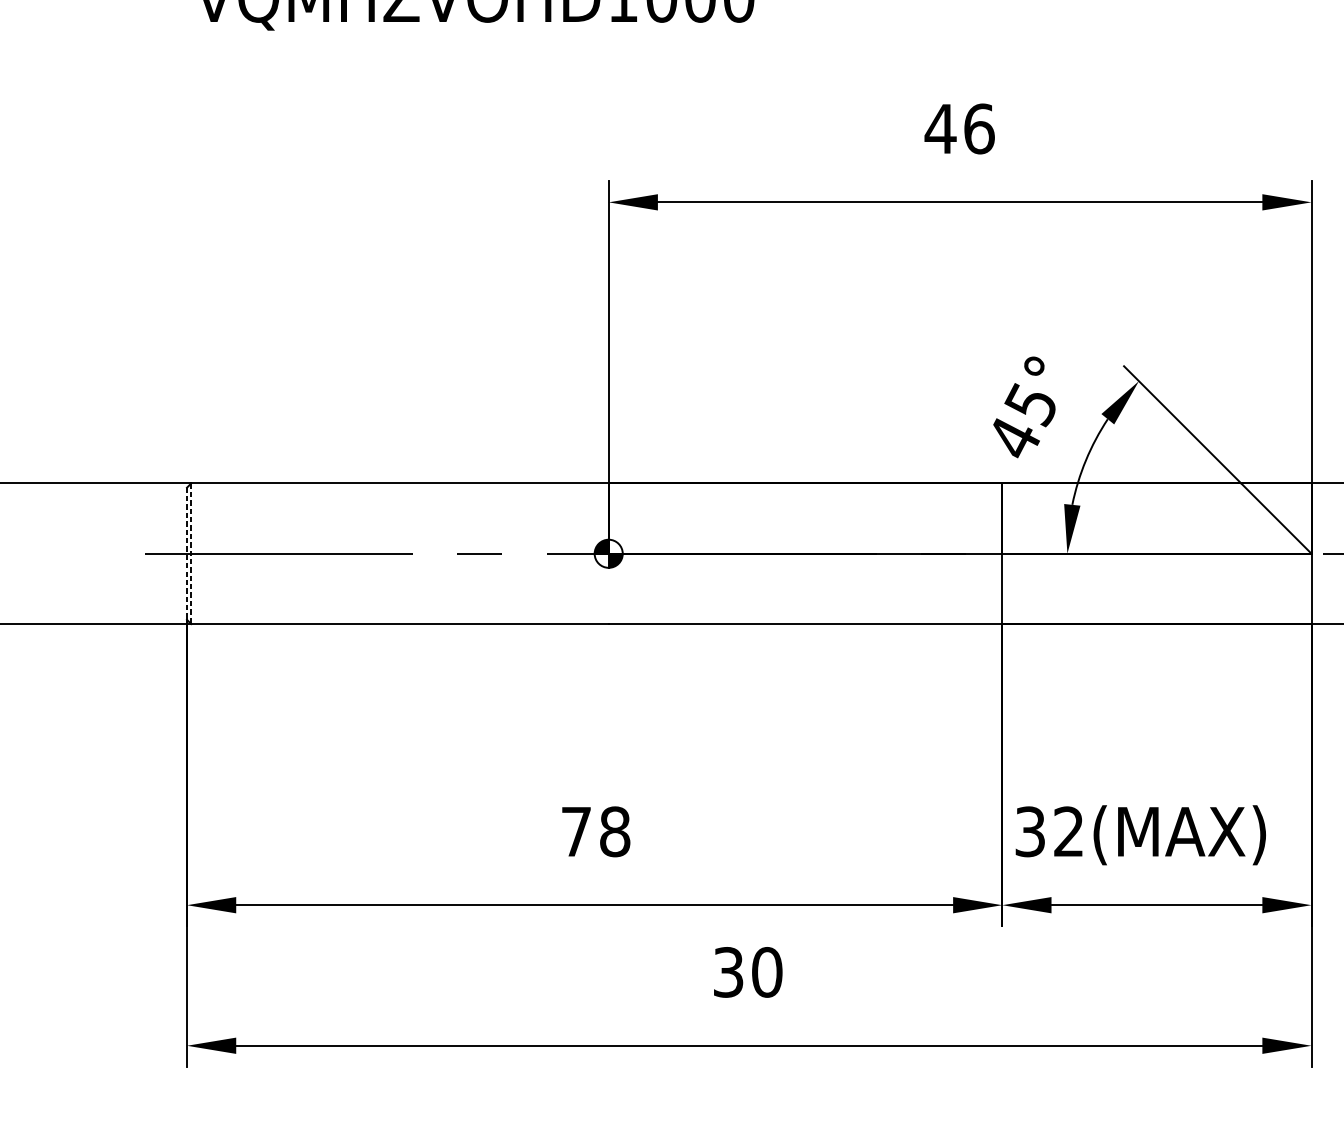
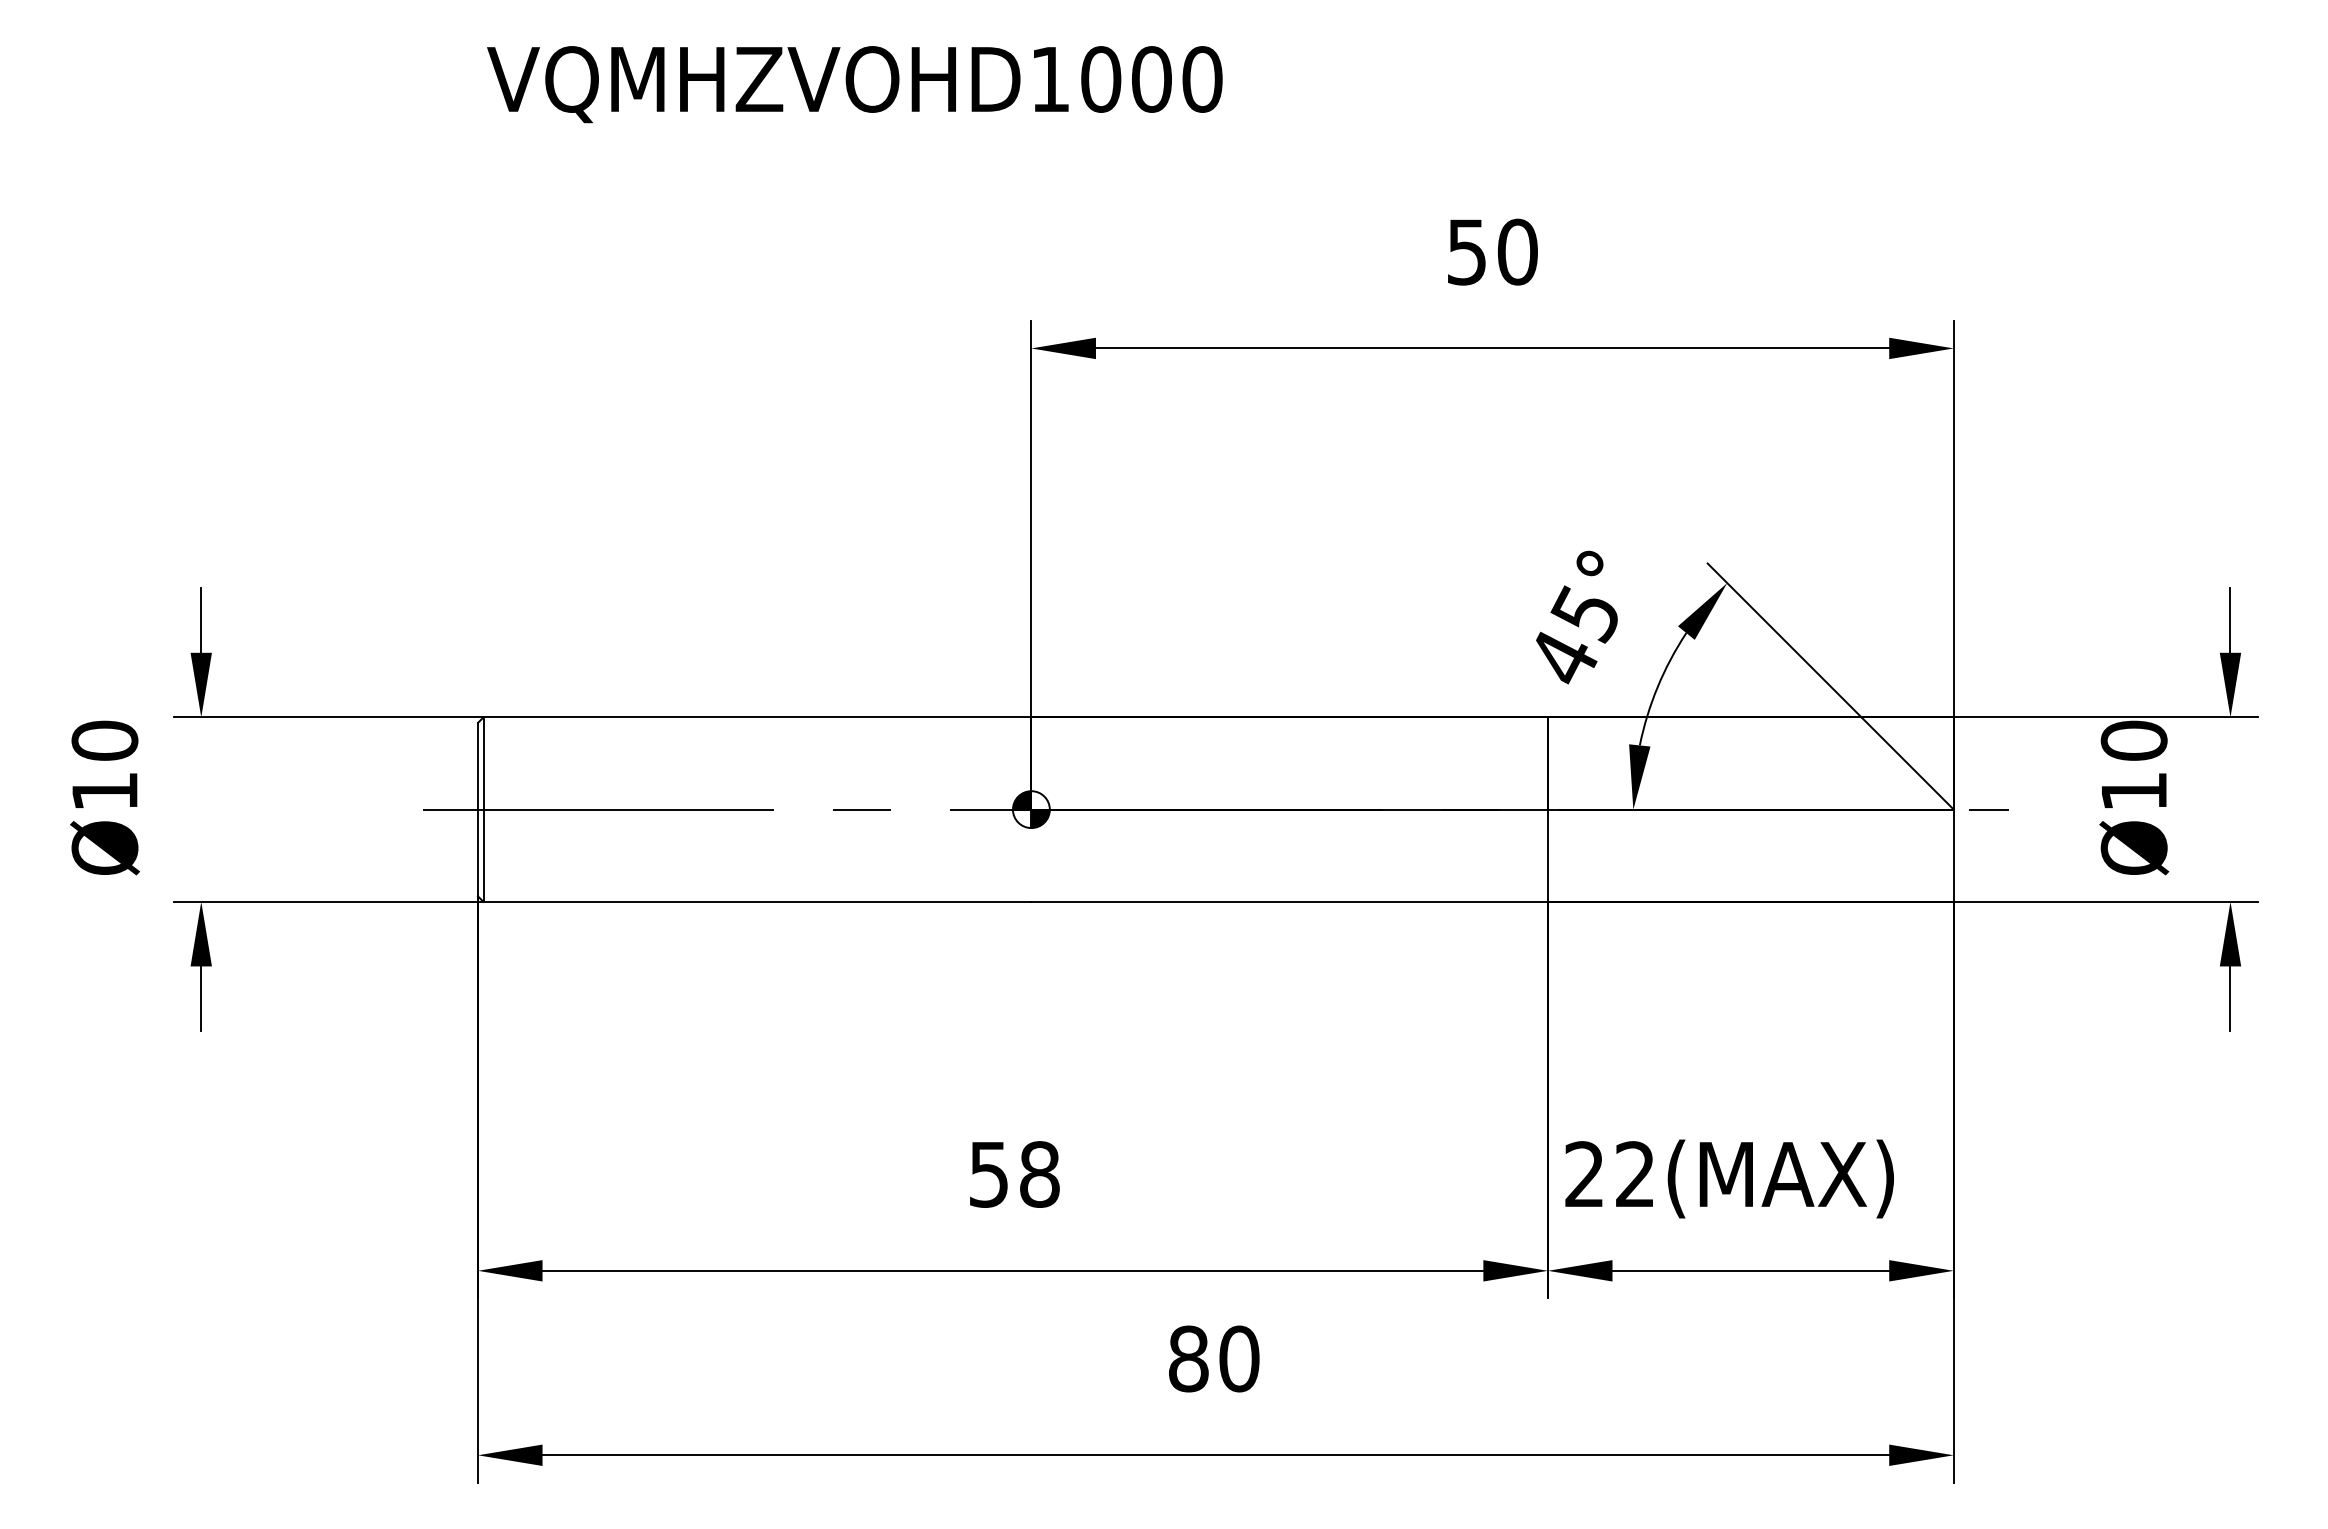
text: (959, 128) -> (1491, 251), 46 -> 50
line: (186, 553) -> (477, 809), dashed -> solid
line: (191, 554) -> (483, 810), dashed -> solid
text: (576, 831) -> (988, 1174), 78 -> 58
text: (1030, 831) -> (1584, 1174), 32(MAX) -> 22(MAX)
text: (728, 972) -> (1188, 1358), 30 -> 80

